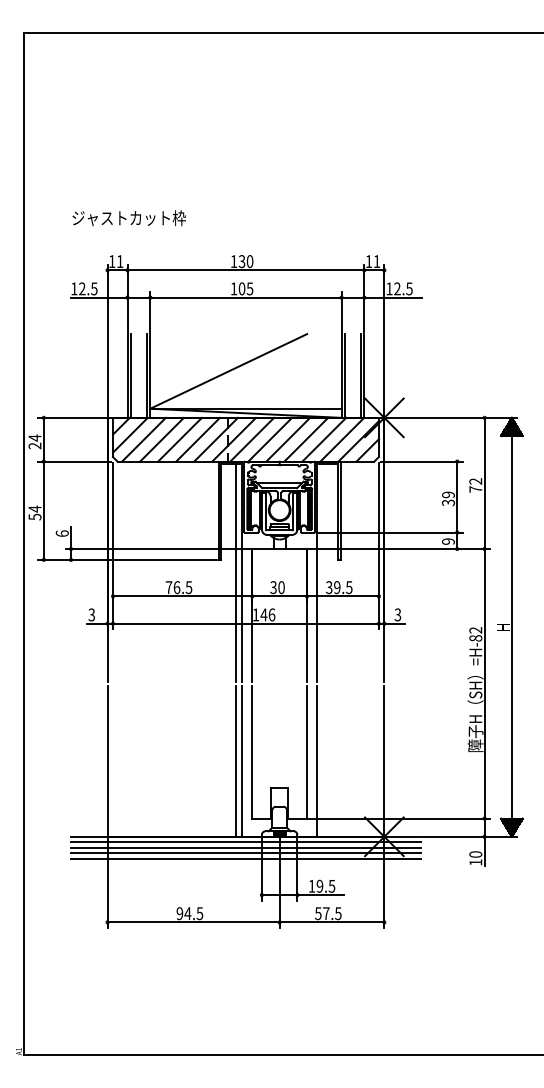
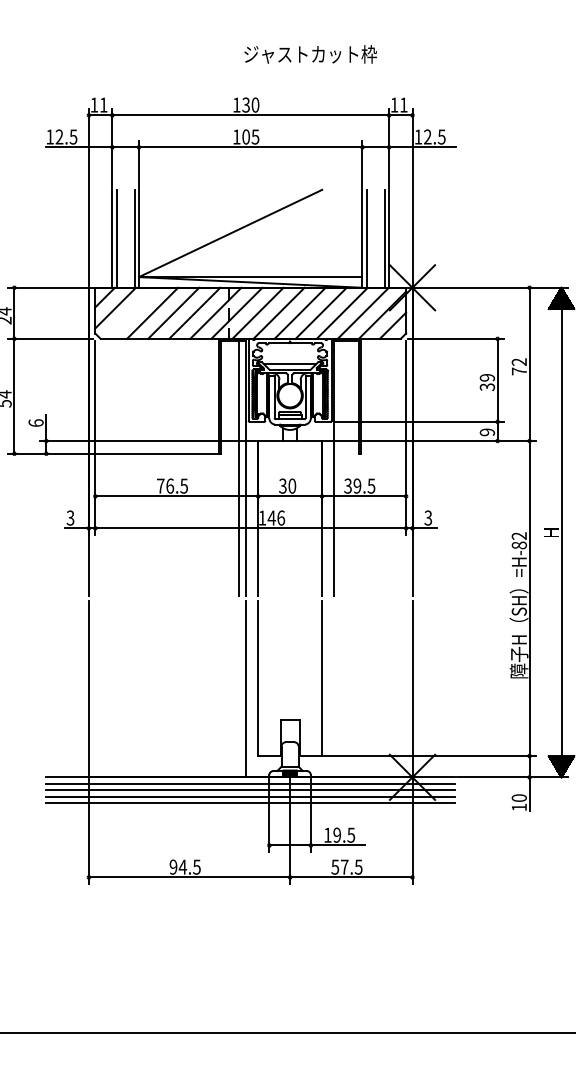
text: (128, 218) -> (309, 54), moved
line: (143, 439) -> (130, 313), removed
line: (235, 760) -> (238, 688), removed
line: (316, 760) -> (333, 688), removed

